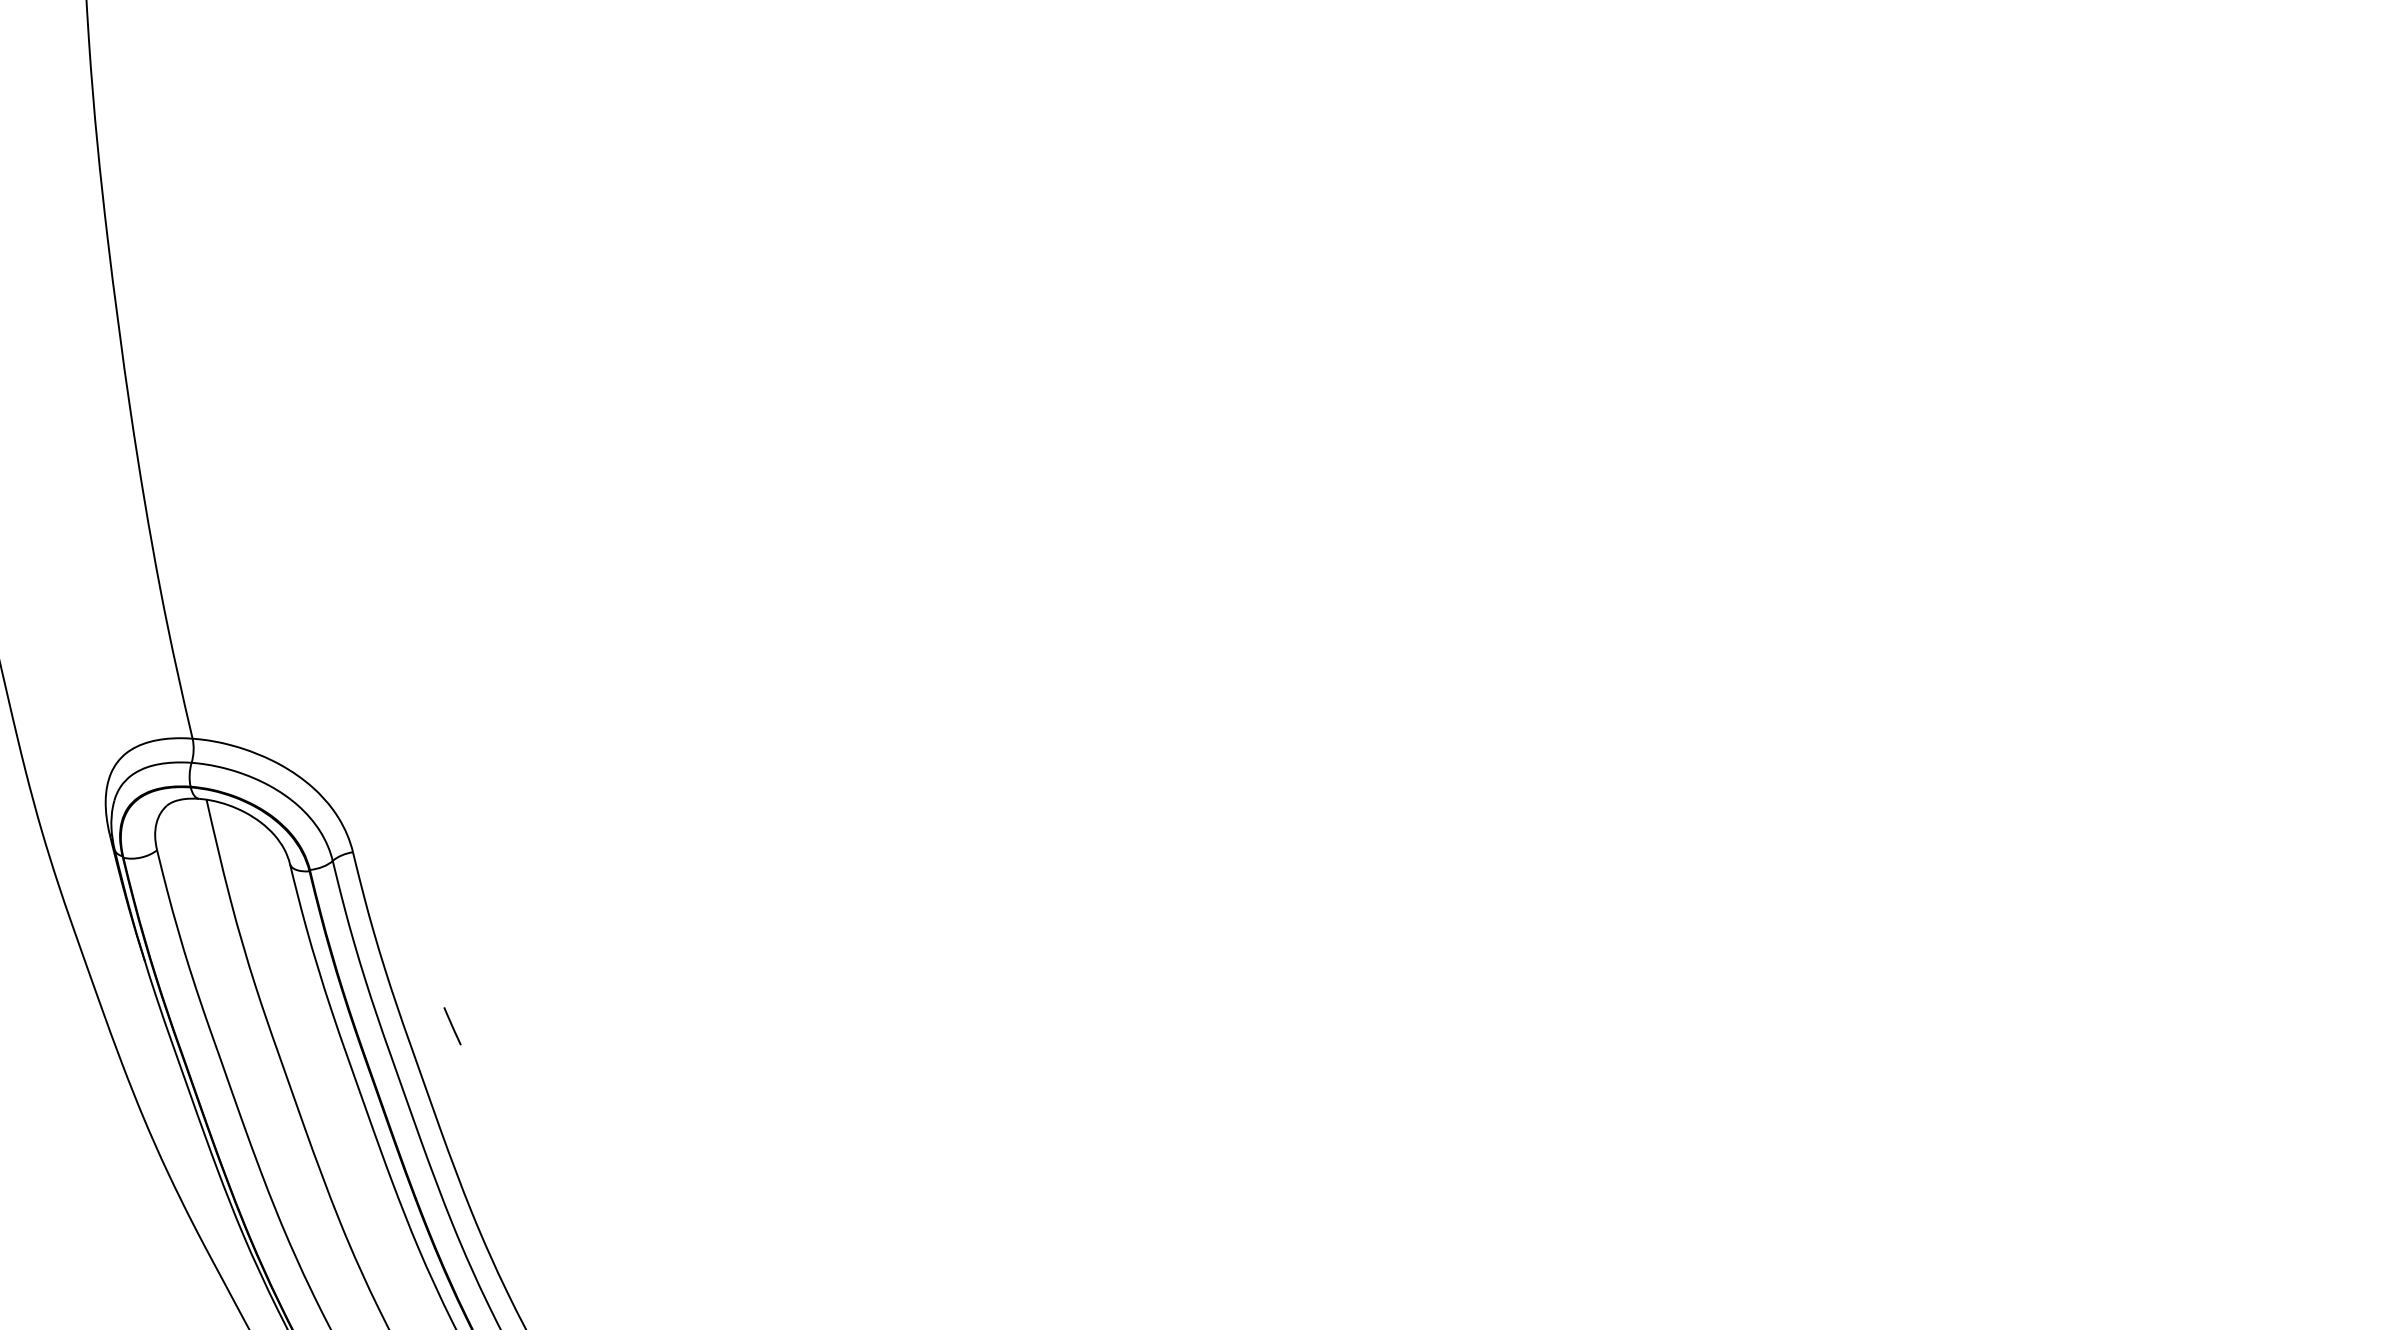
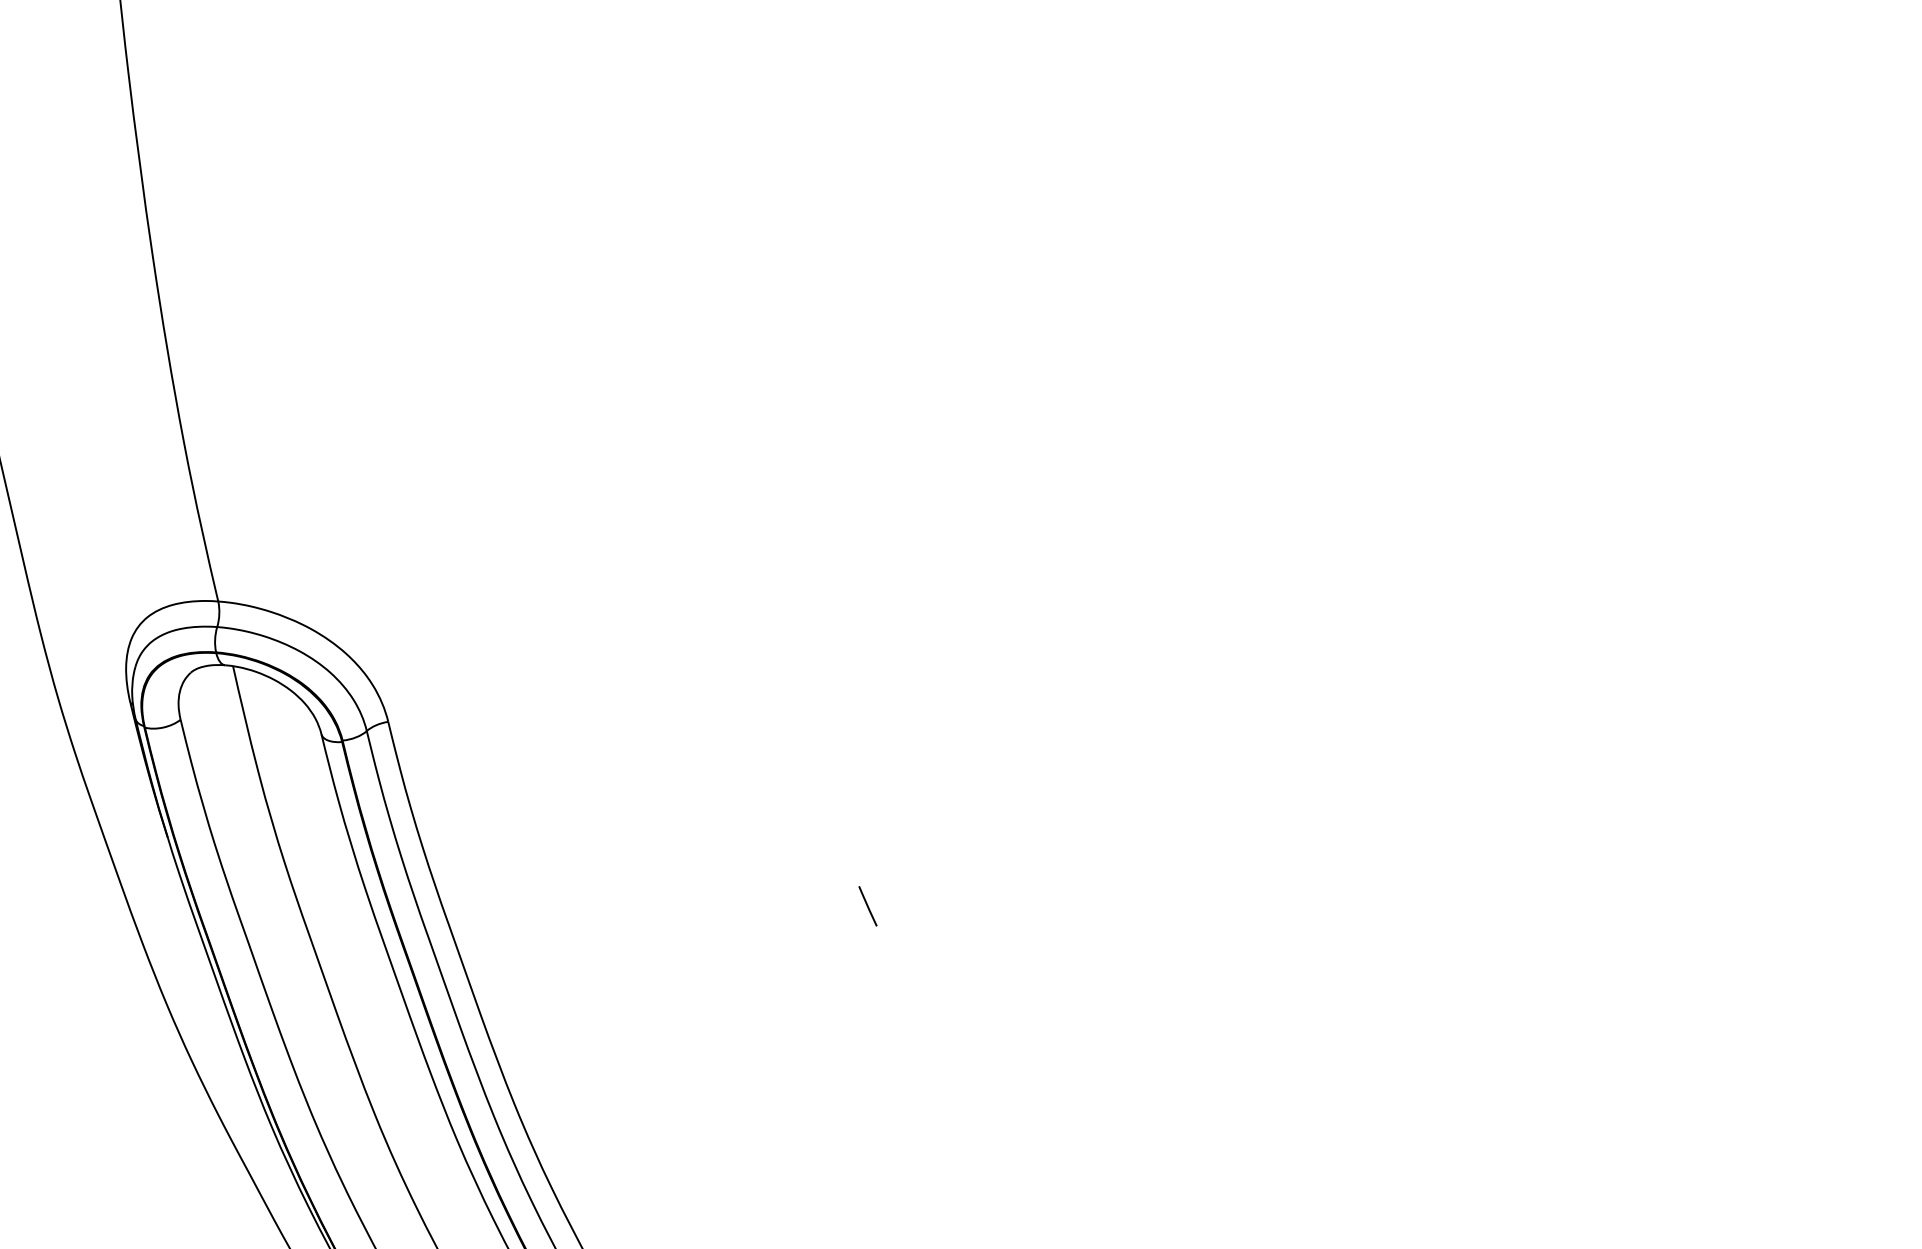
line: (452, 1026) -> (867, 906), moved

